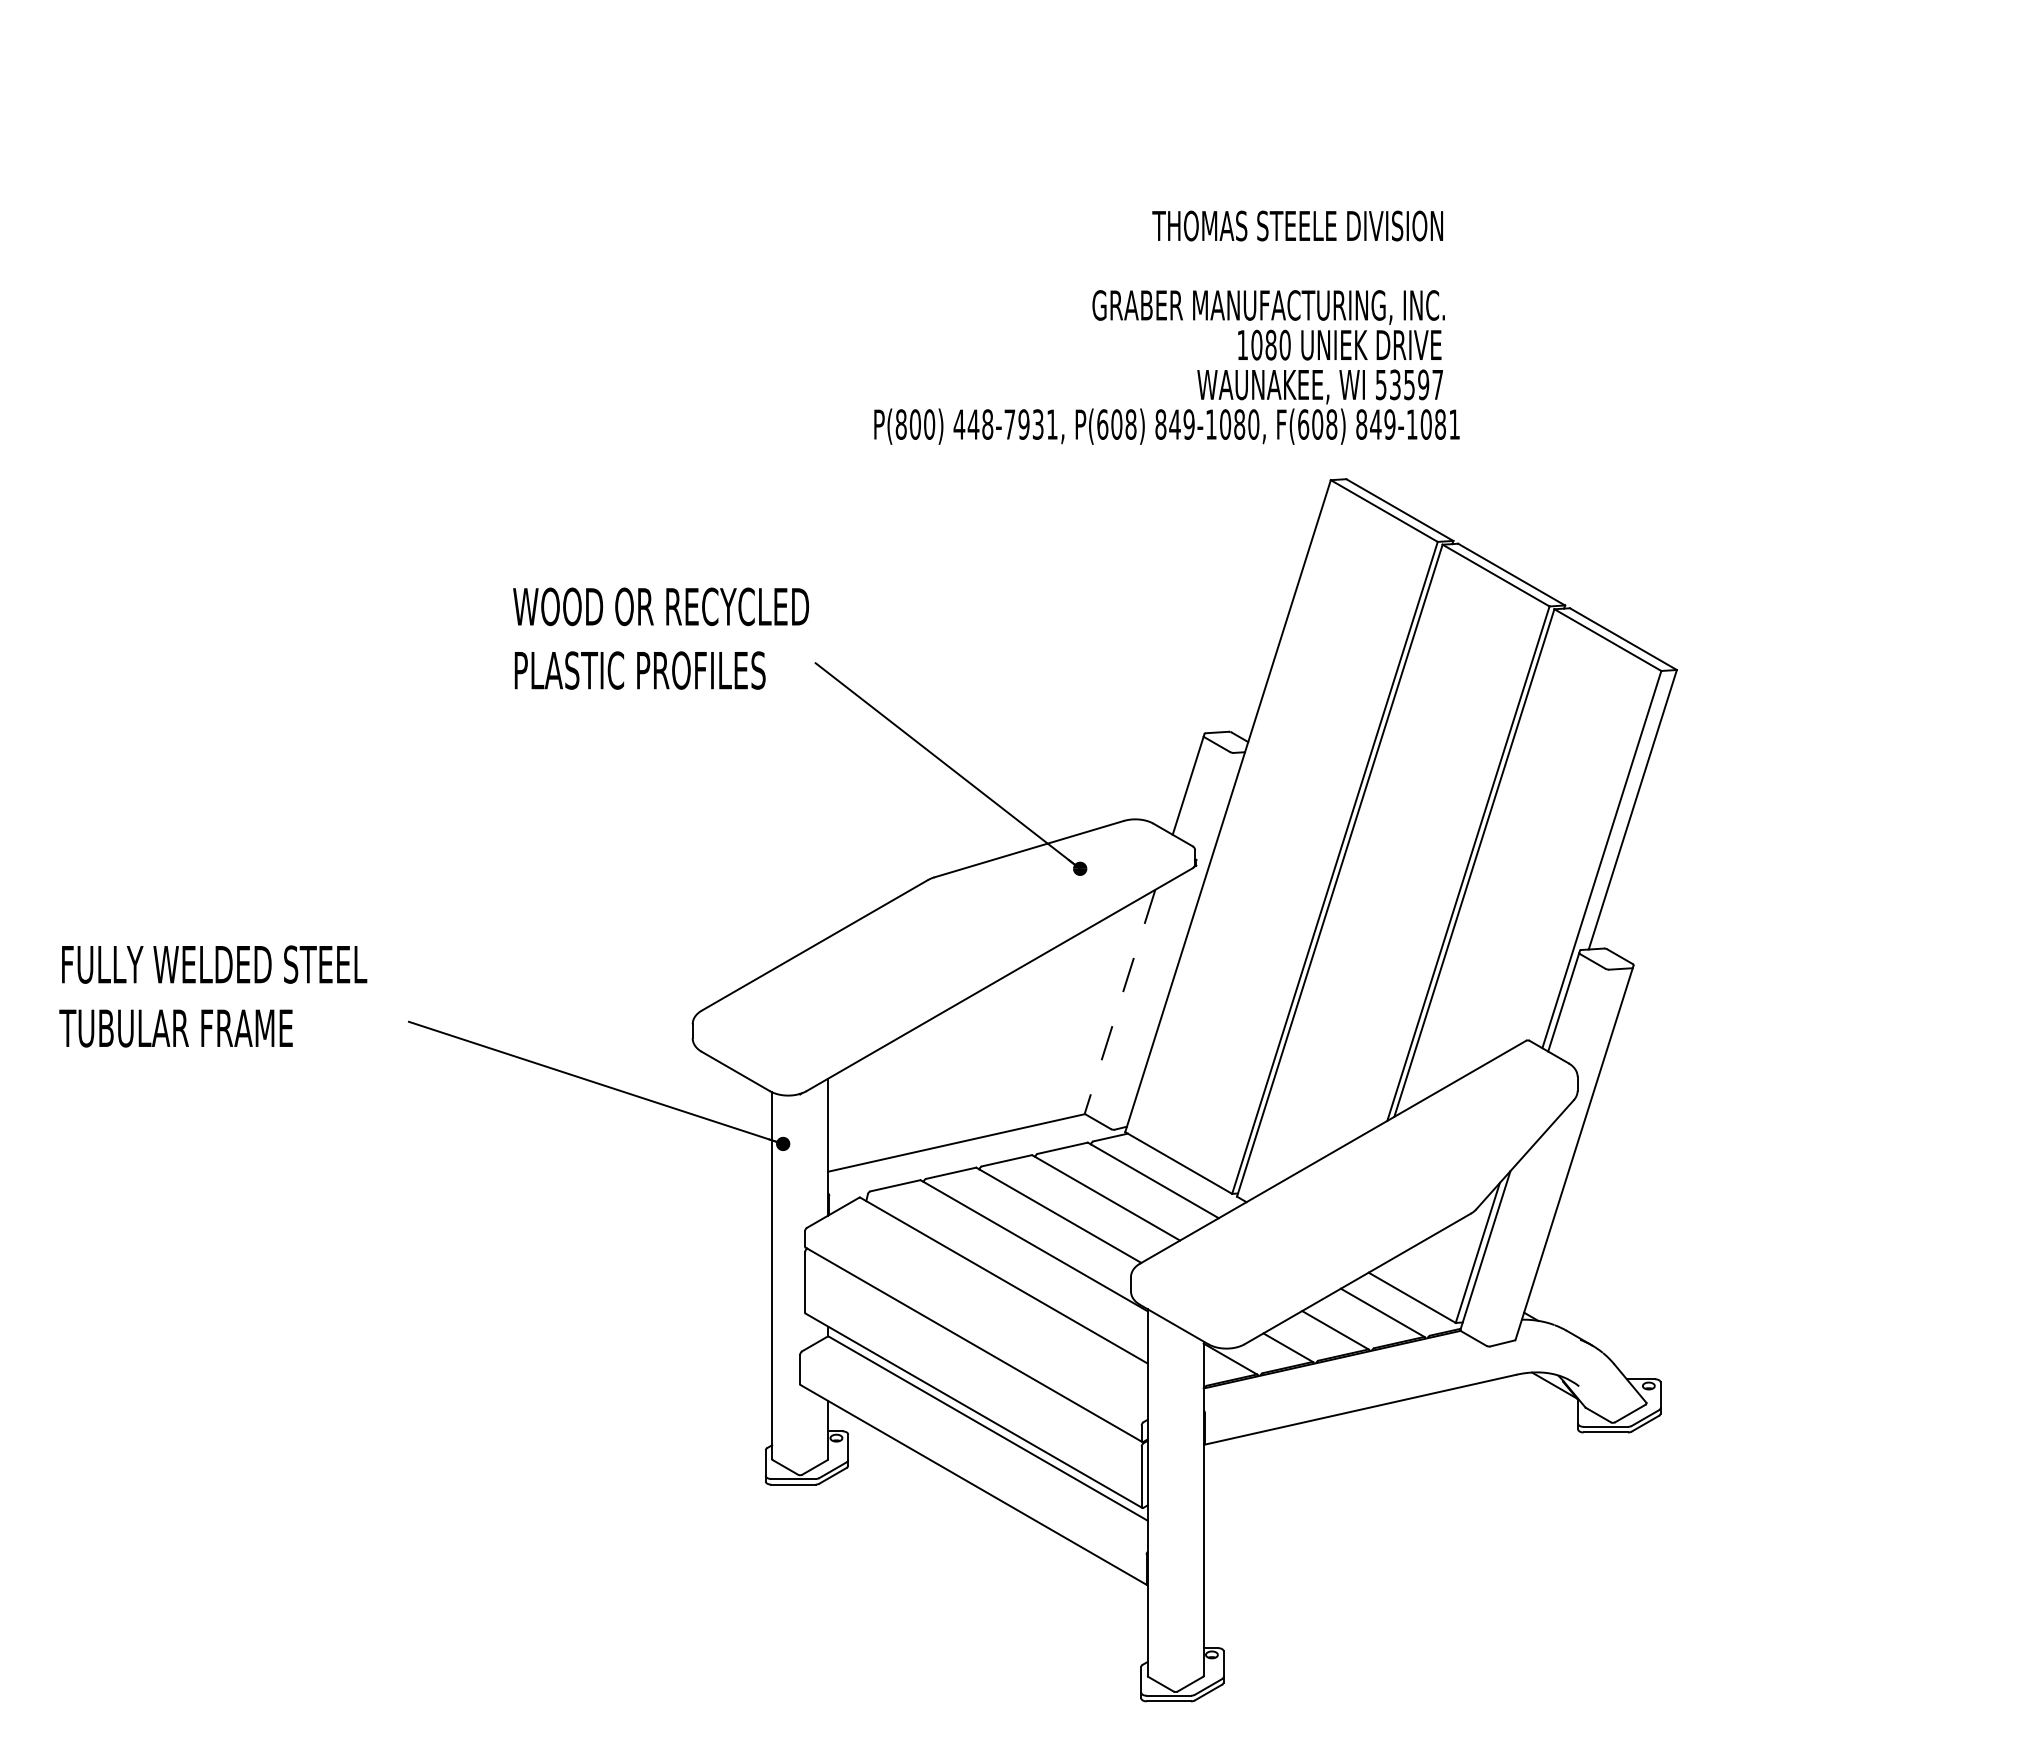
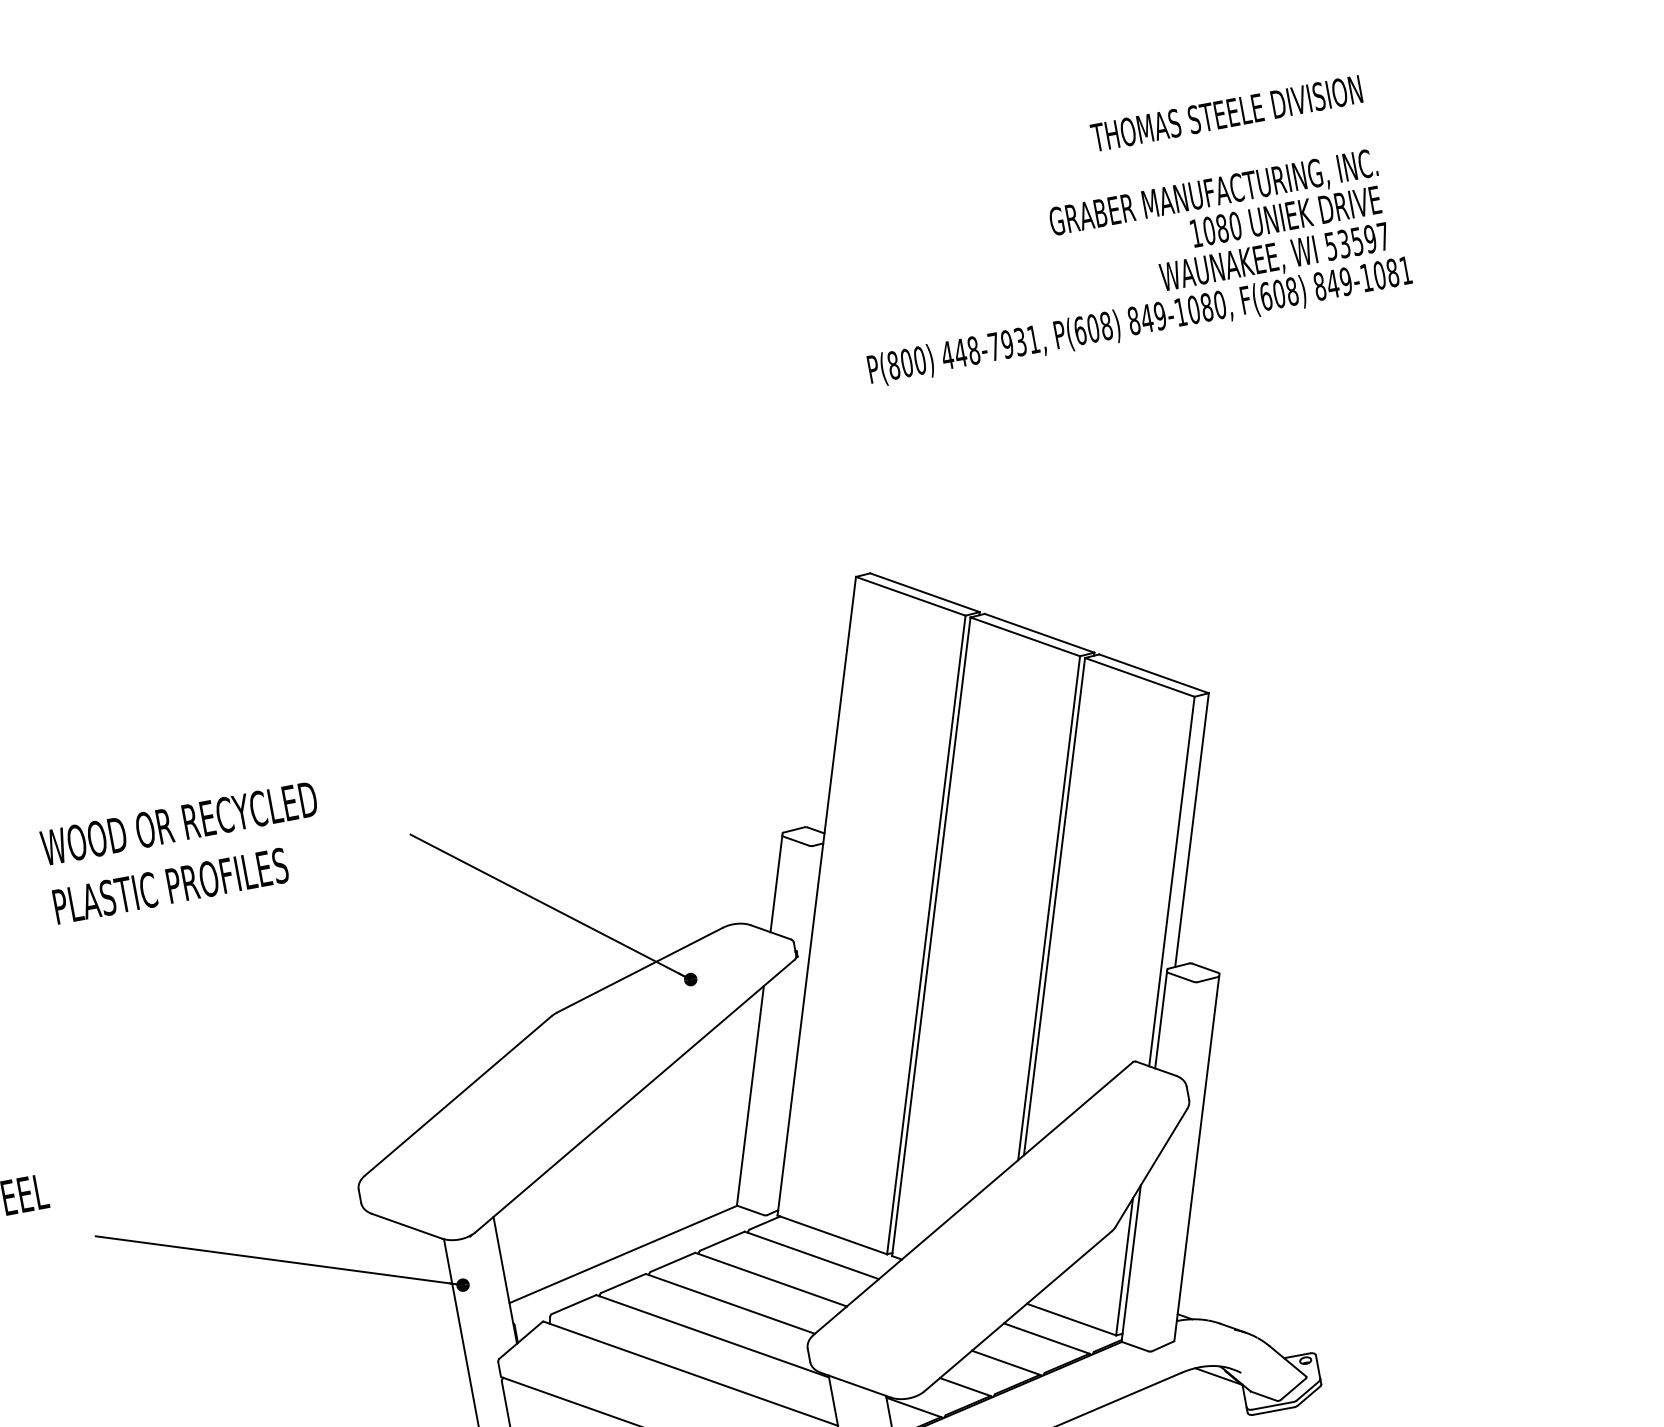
text: (1166, 327) -> (1122, 230), moved
text: (660, 638) -> (184, 852), moved
line: (1119, 1002) -> (750, 1096), dashed -> solid

